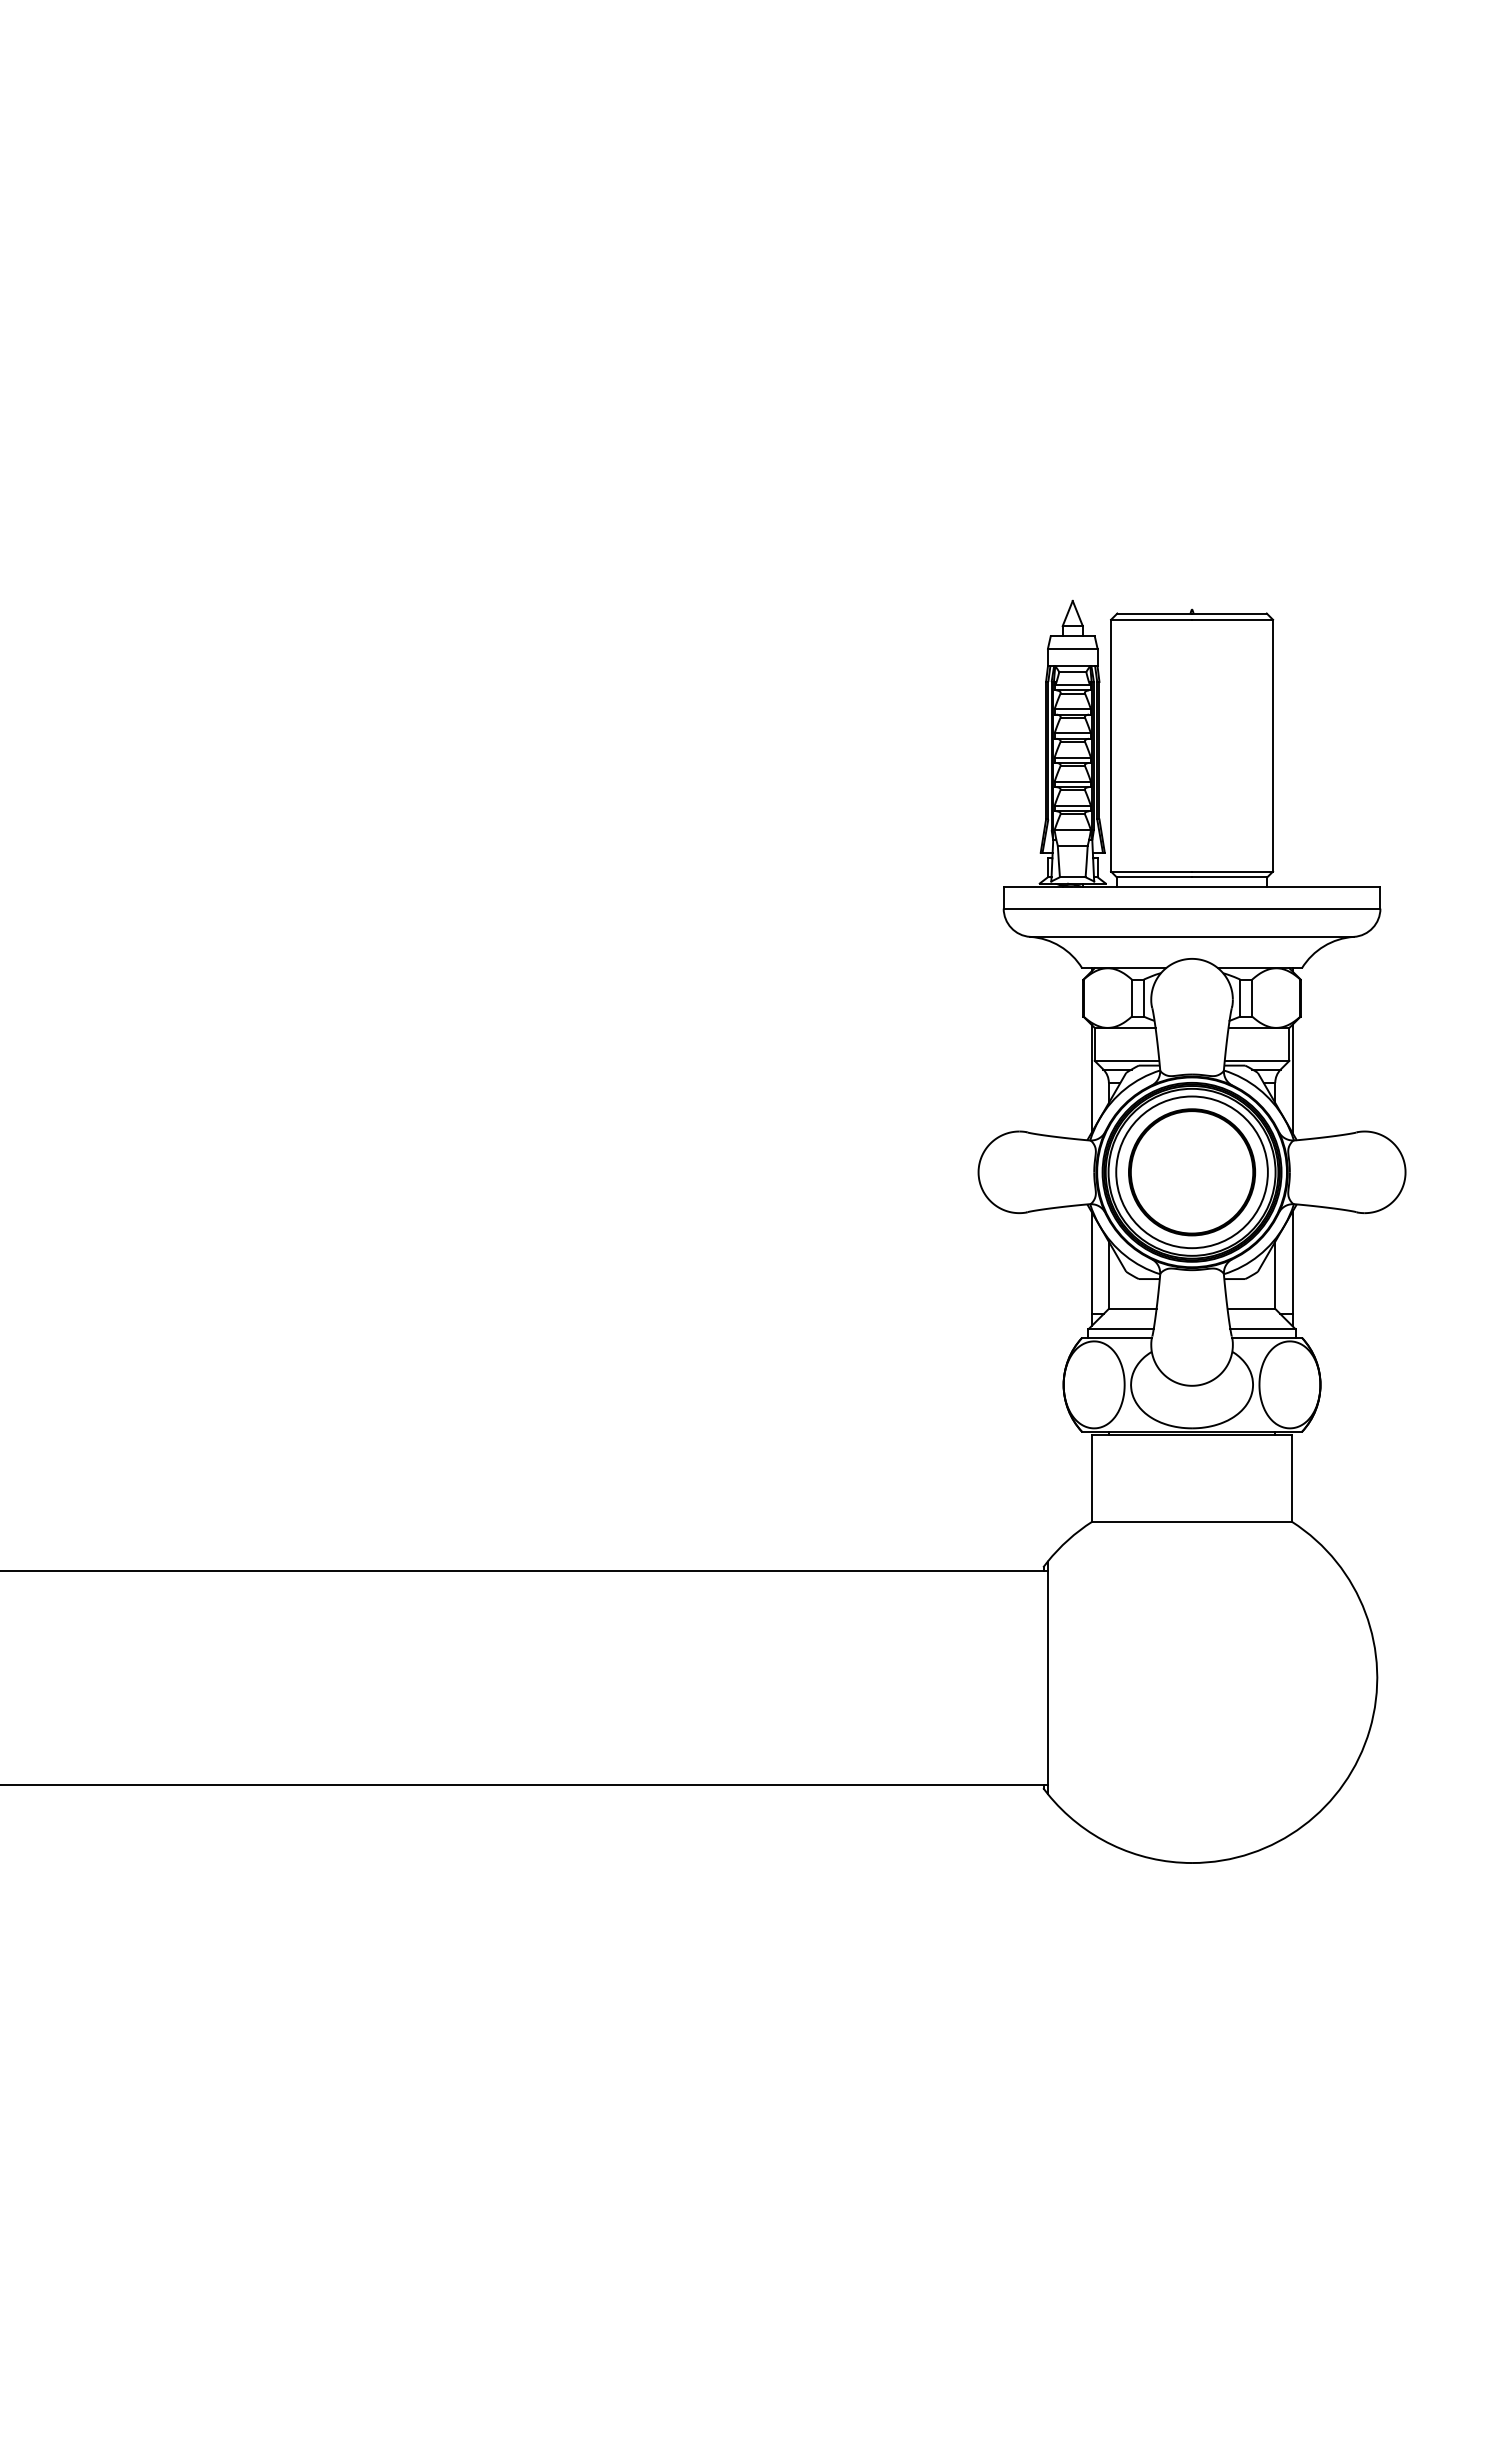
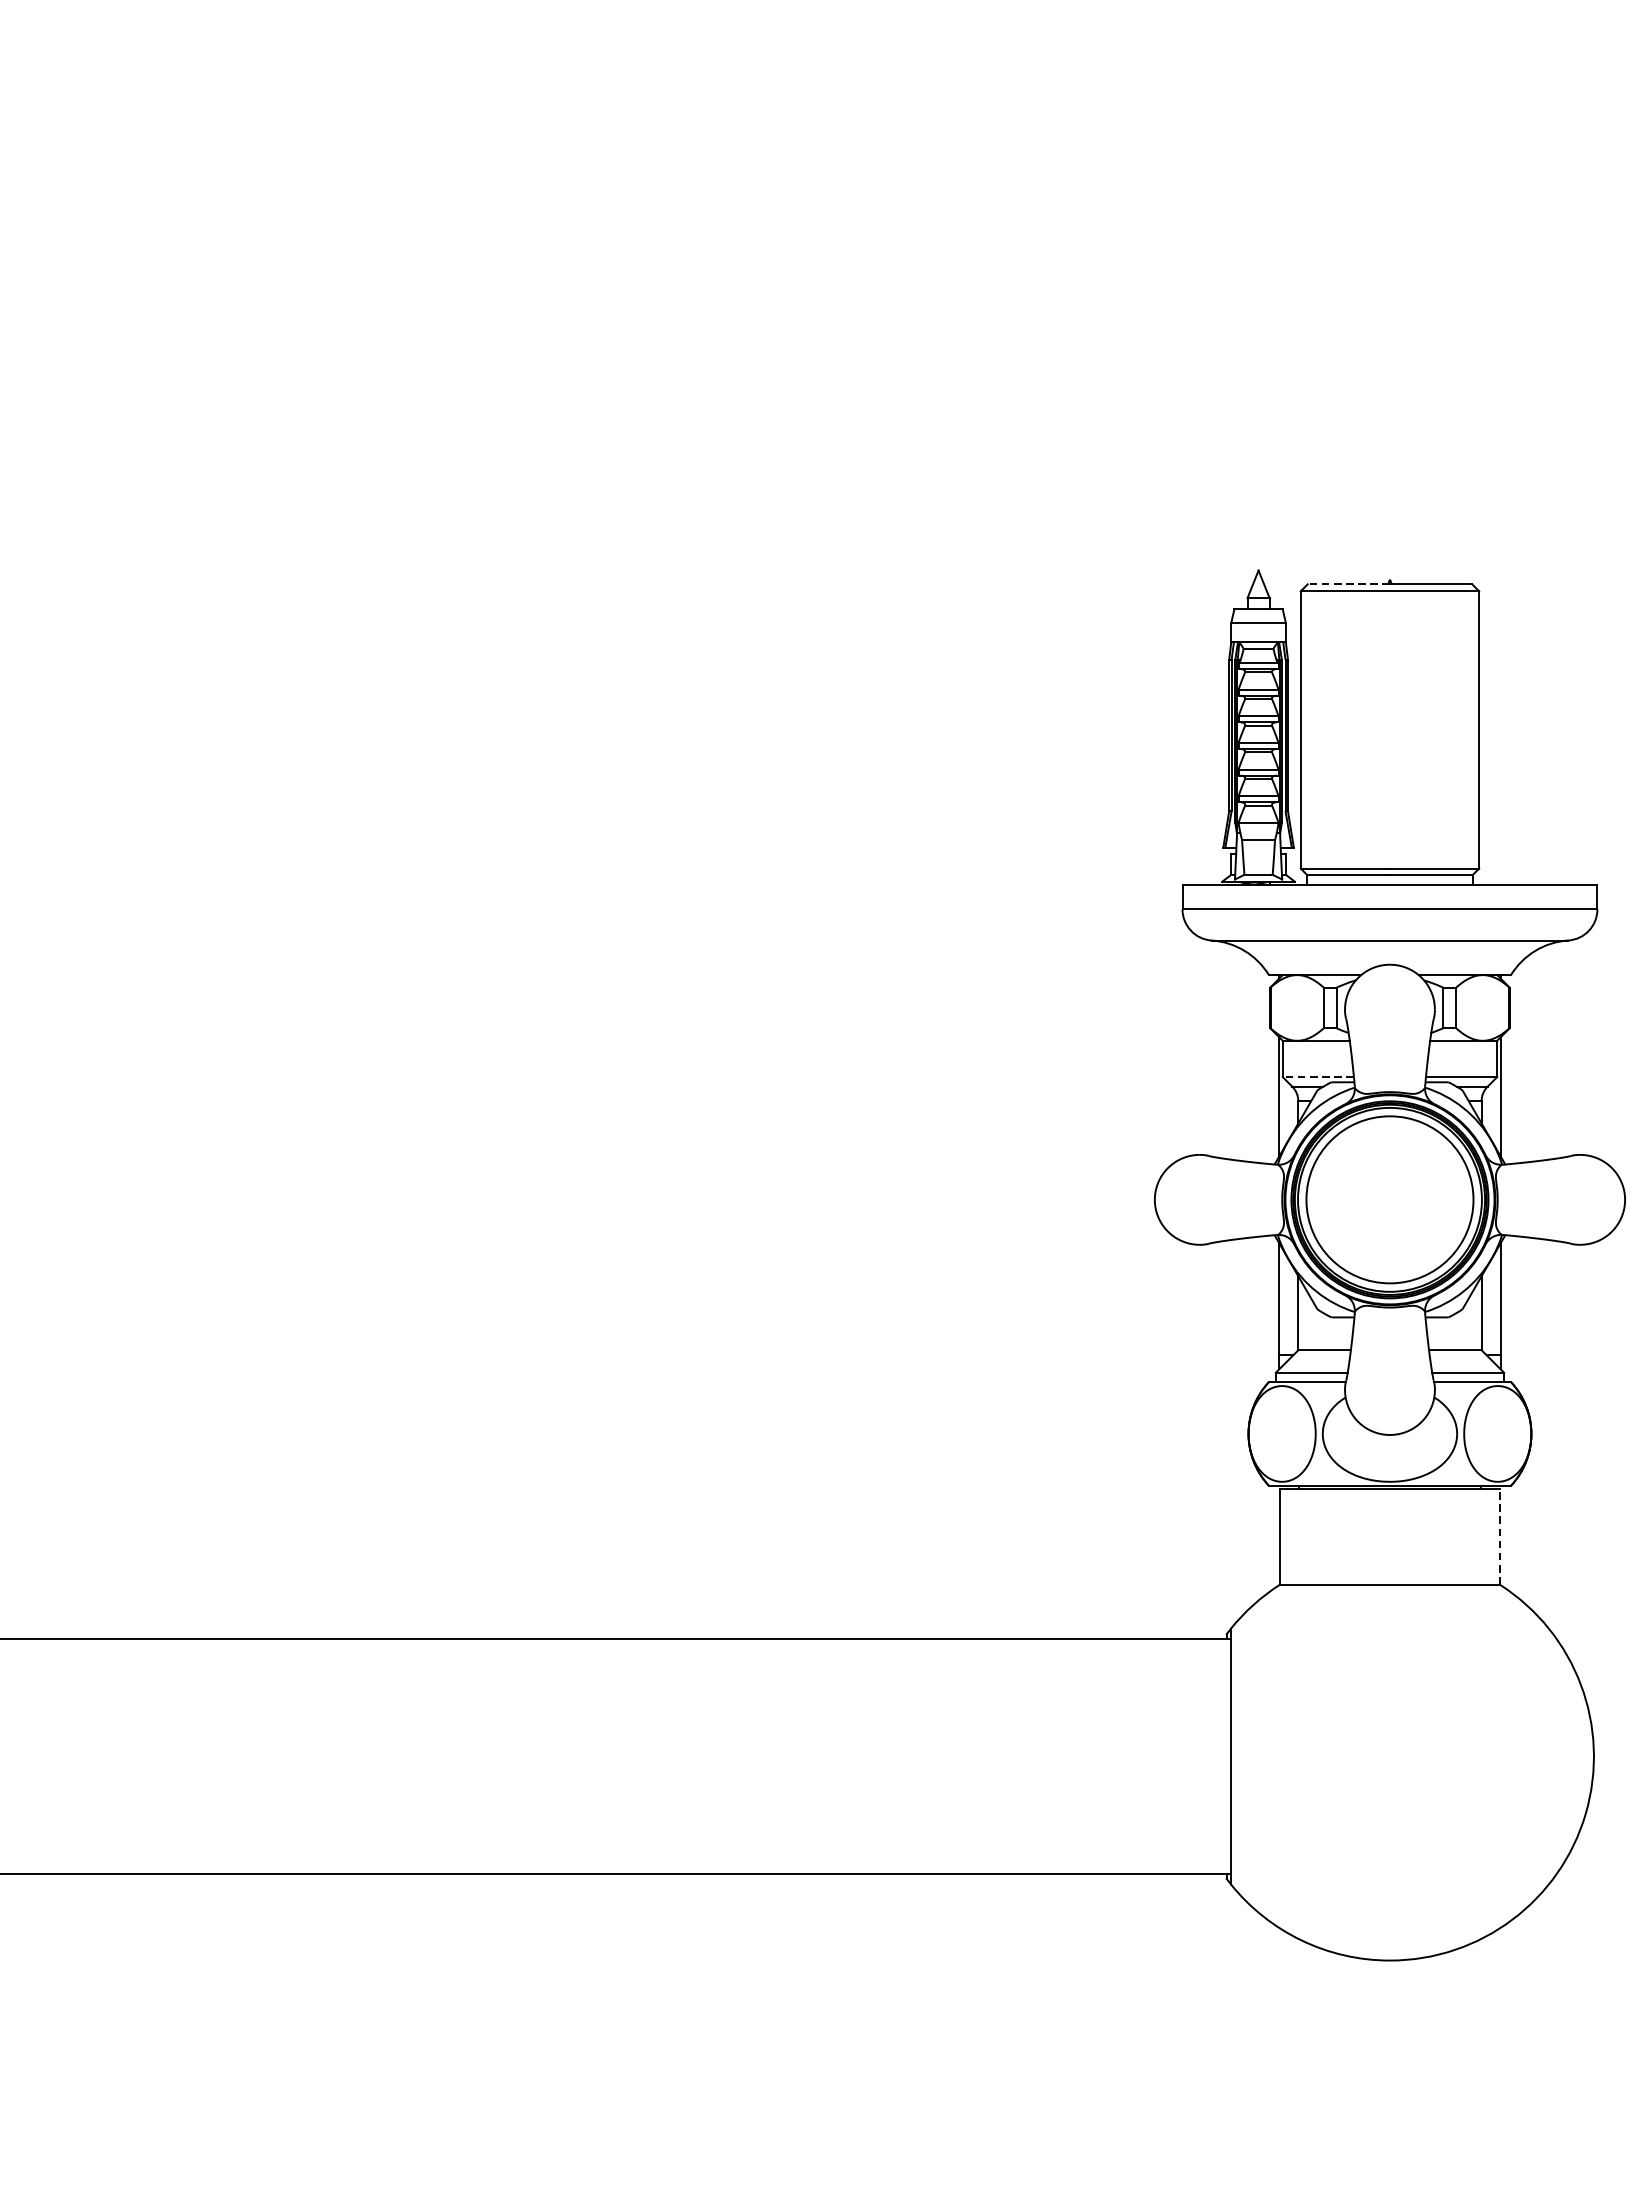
line: (1154, 613) -> (1348, 584), solid -> dashed
line: (1126, 1060) -> (1317, 1076), solid -> dashed
part: (1192, 1172) -> (1390, 1200), removed
line: (1291, 1477) -> (1499, 1535), solid -> dashed

